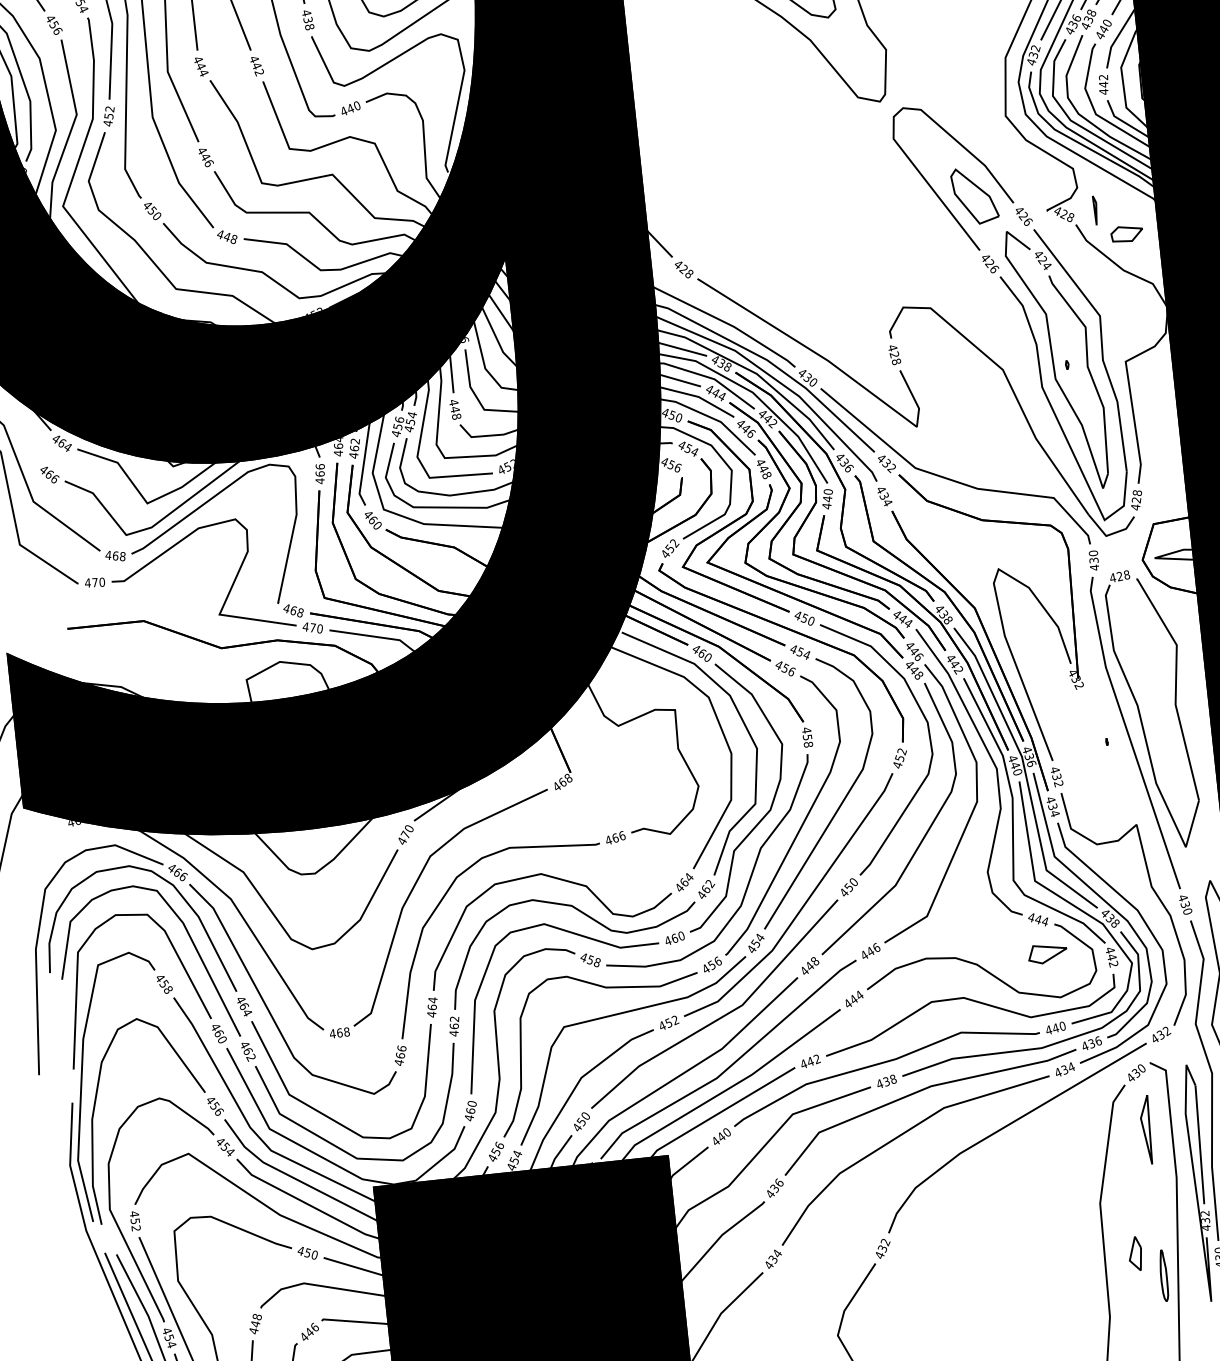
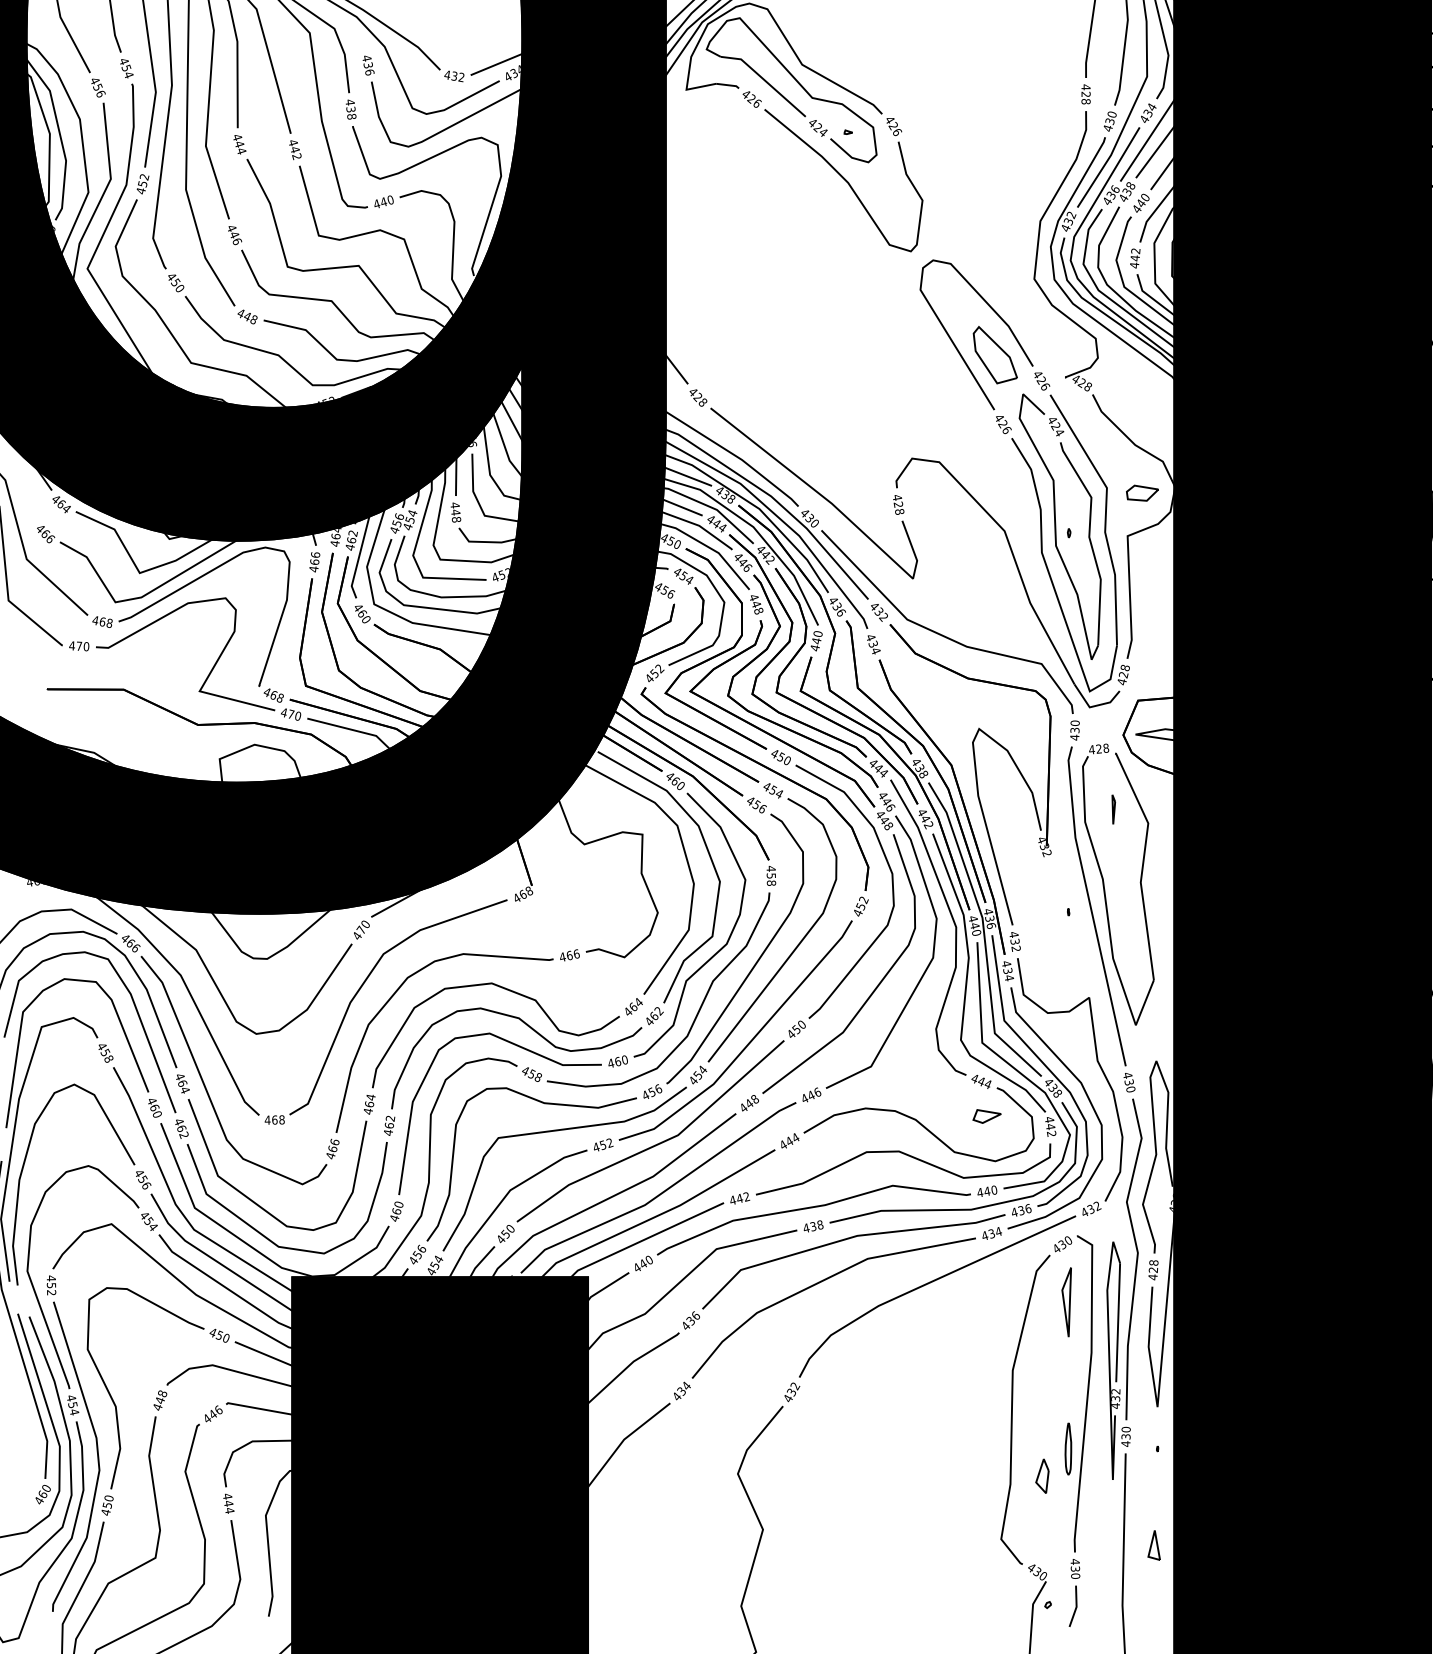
line: (1095, 210) -> (1113, 809), moved
part: (1126, 233) -> (1142, 492), moved
part: (1047, 953) -> (986, 1116), size x0.71
part: (1135, 1253) -> (1042, 1475), moved

